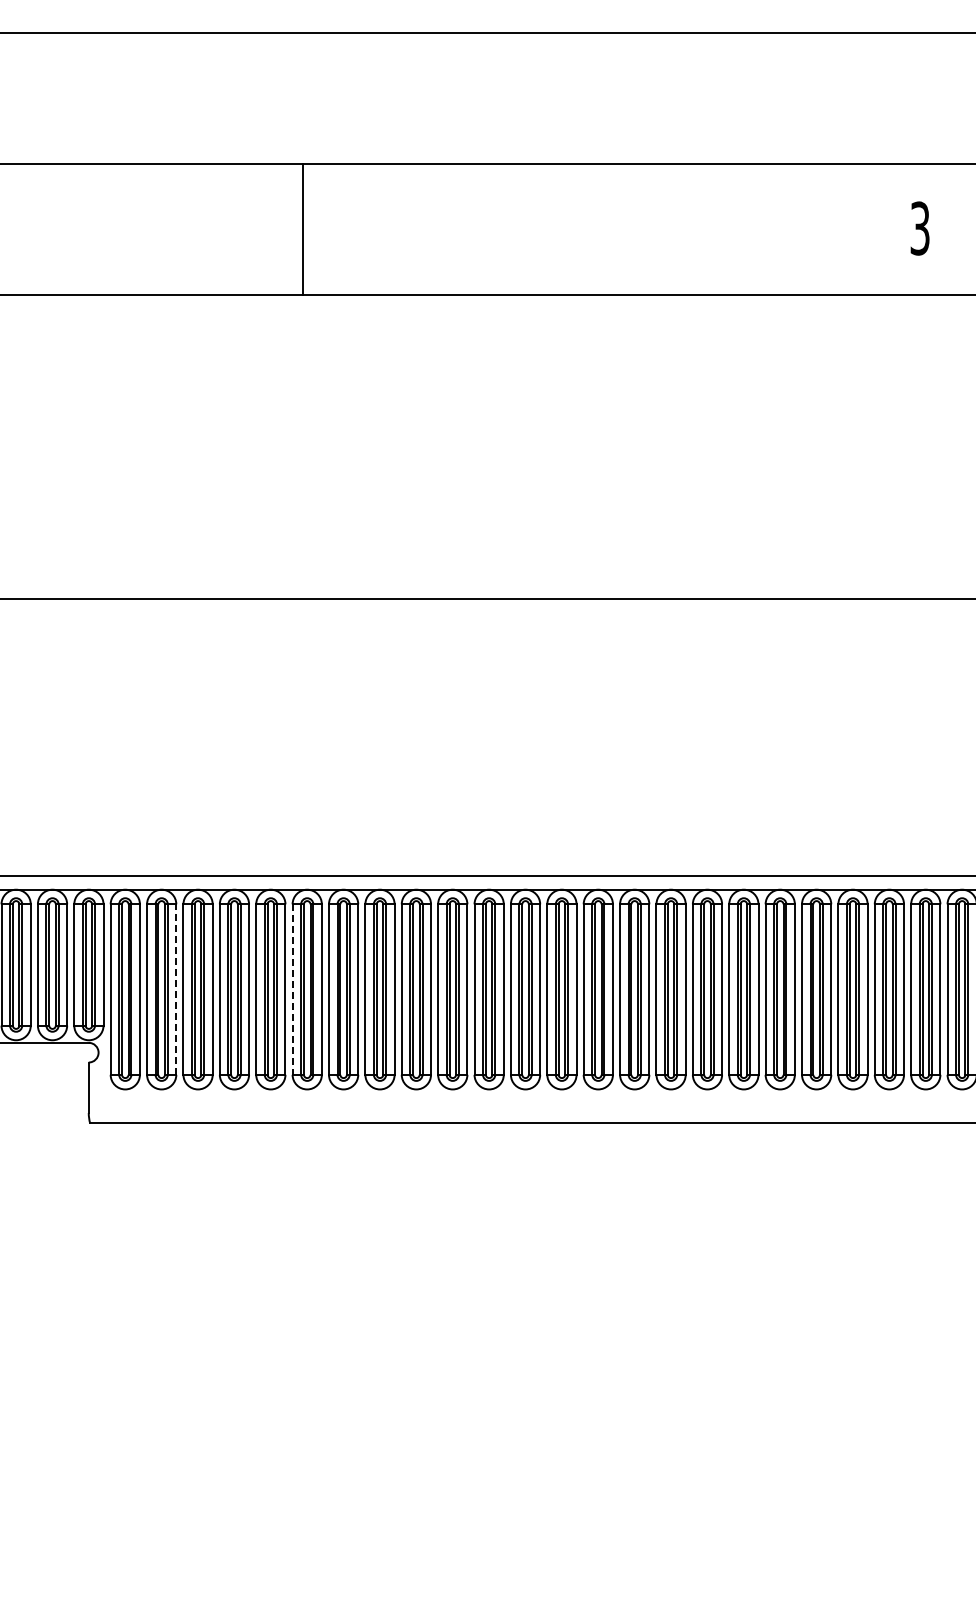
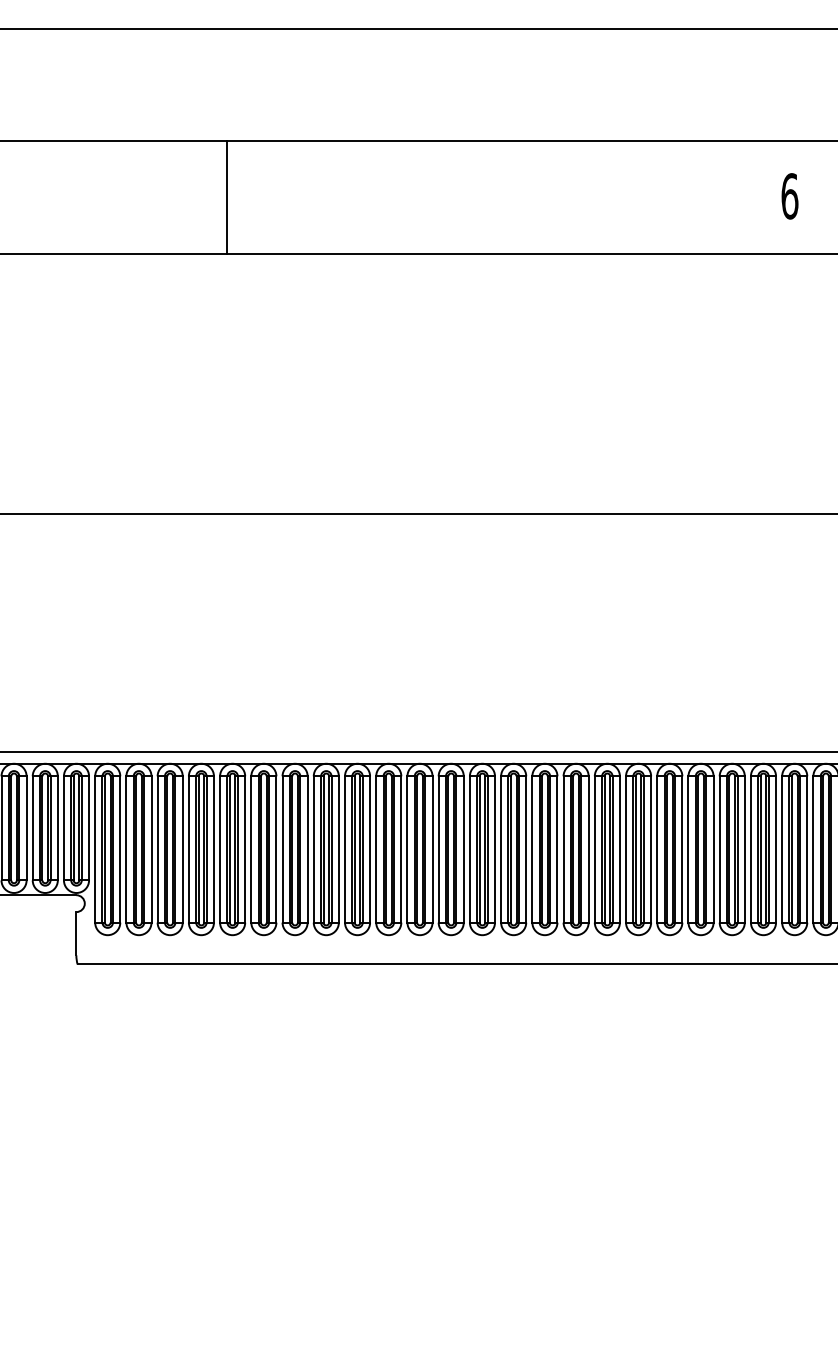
text: (920, 228) -> (790, 196), 3 -> 6
line: (302, 229) -> (226, 197), moved
line: (176, 989) -> (151, 849), dashed -> solid
line: (292, 990) -> (251, 850), dashed -> solid

